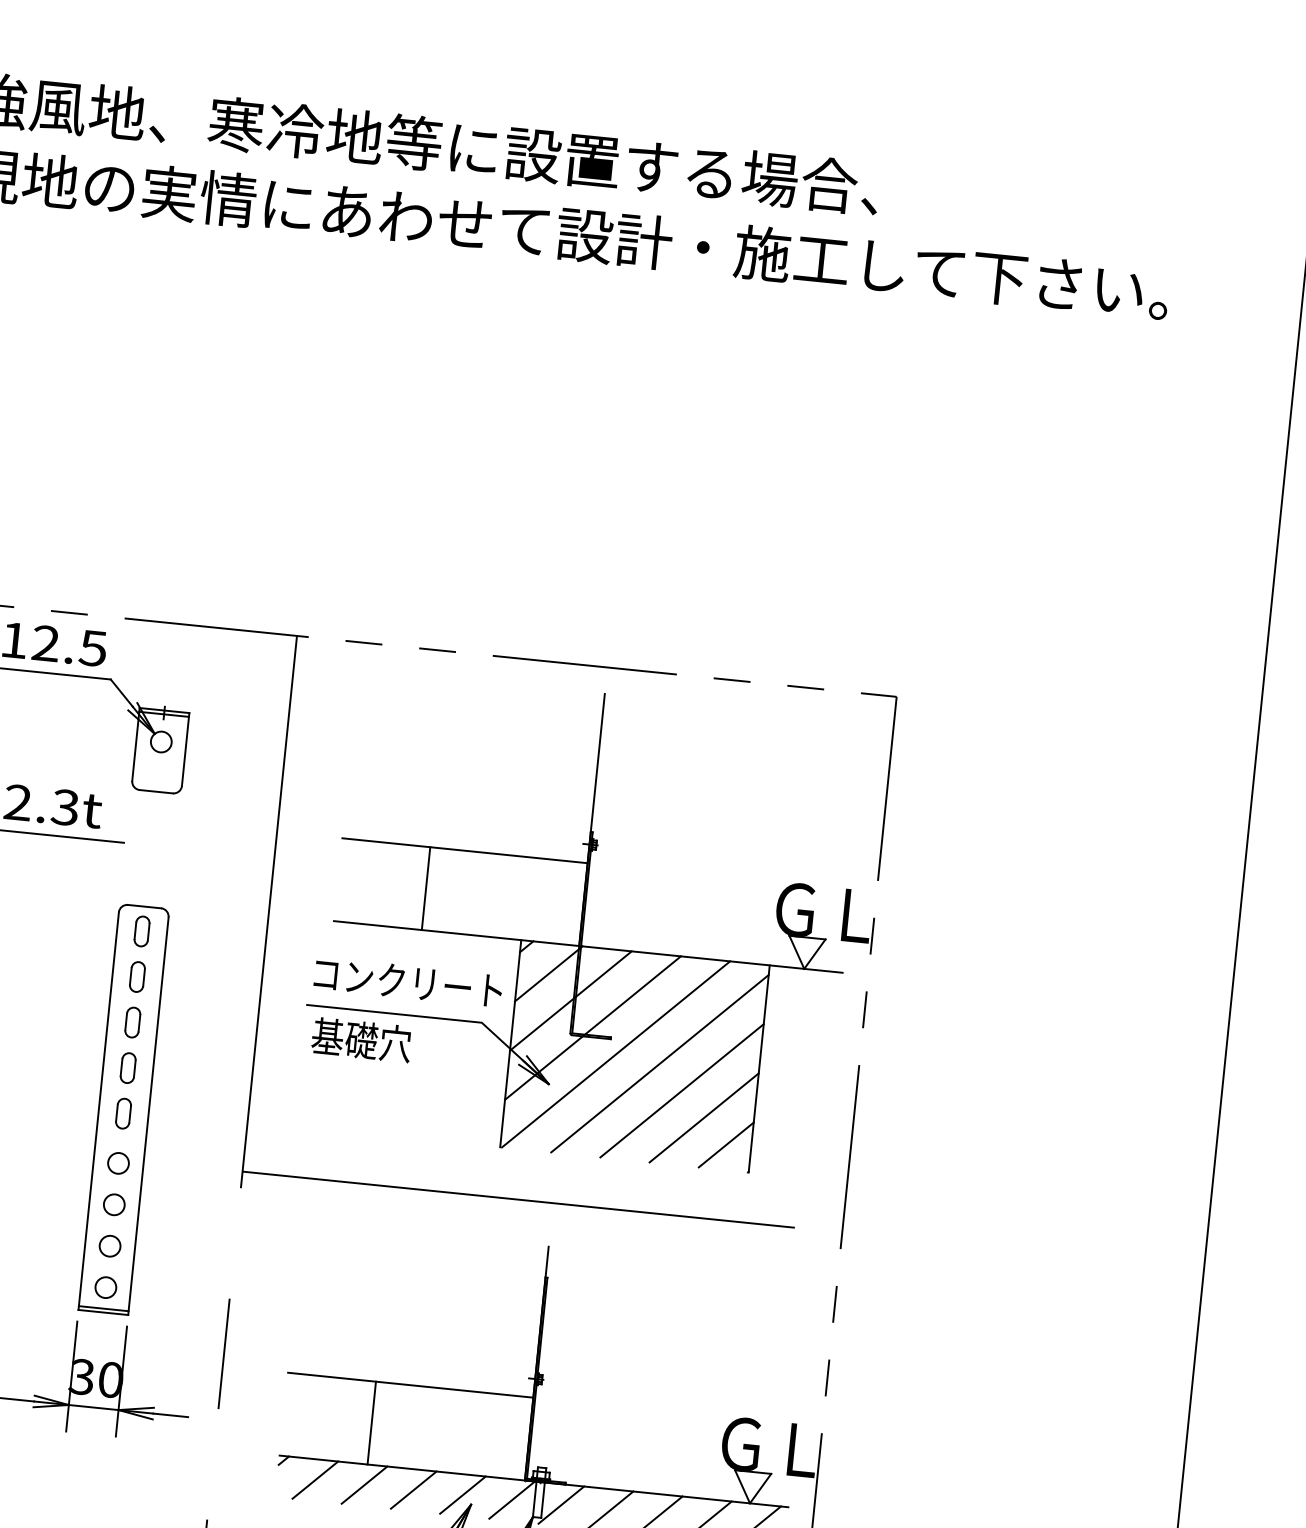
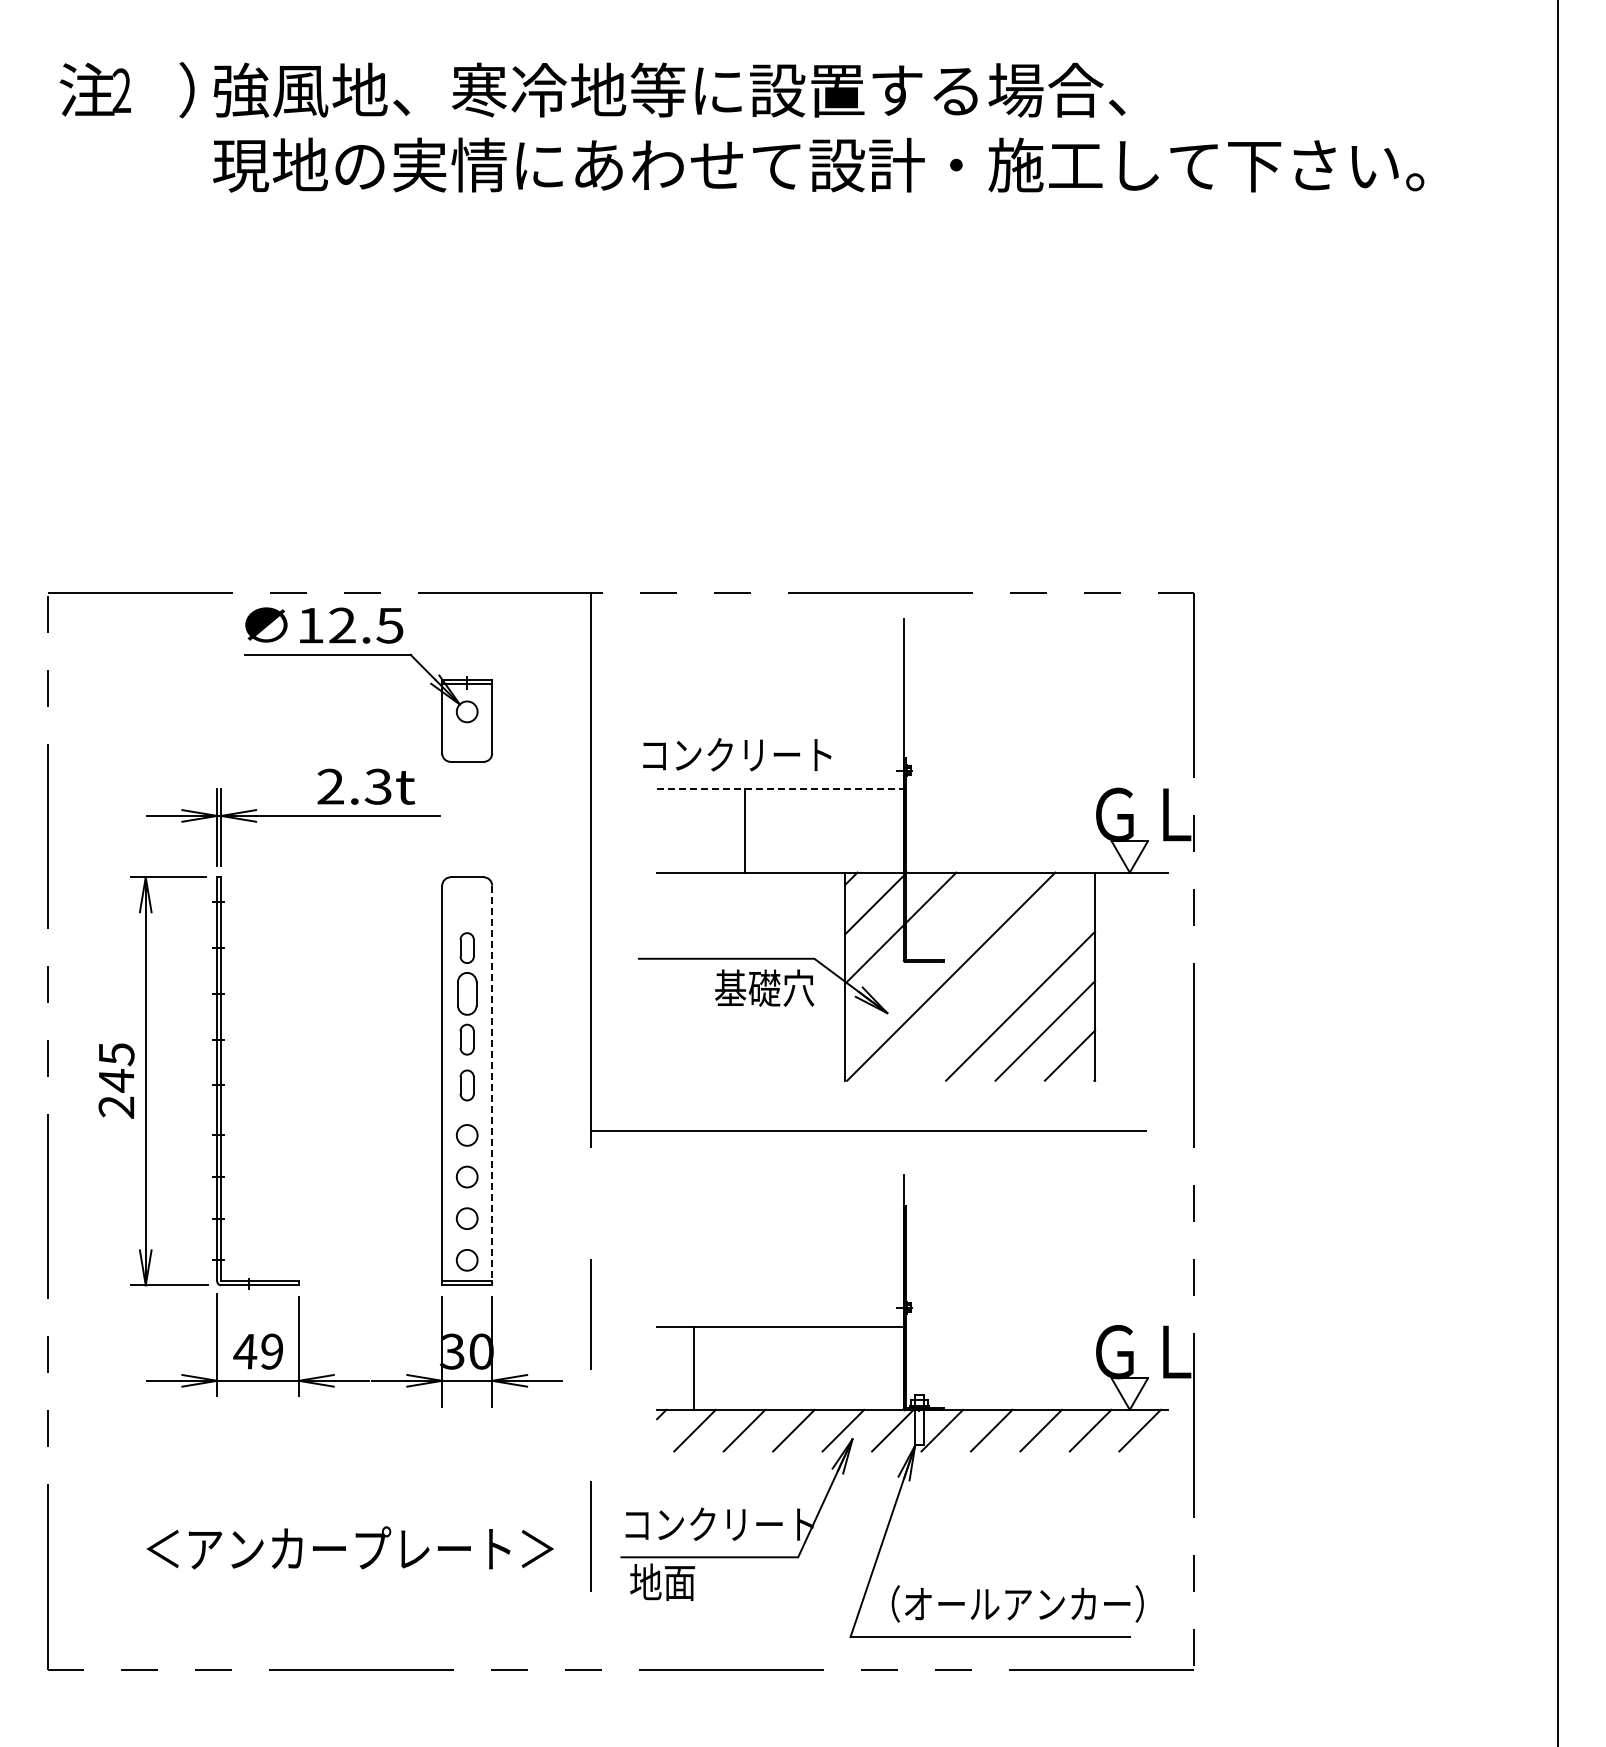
line: (465, 850) -> (780, 789), solid -> dashed
part: (141, 931) -> (466, 902), removed
text: (408, 981) -> (737, 754), moved
part: (132, 1022) -> (466, 993), size x1.4
line: (592, 1027) -> (925, 952), removed
text: (361, 1039) -> (764, 987), moved
line: (659, 1063) -> (995, 981), removed
line: (148, 1116) -> (492, 1085), solid -> dashed
line: (371, 1422) -> (694, 1367), moved

